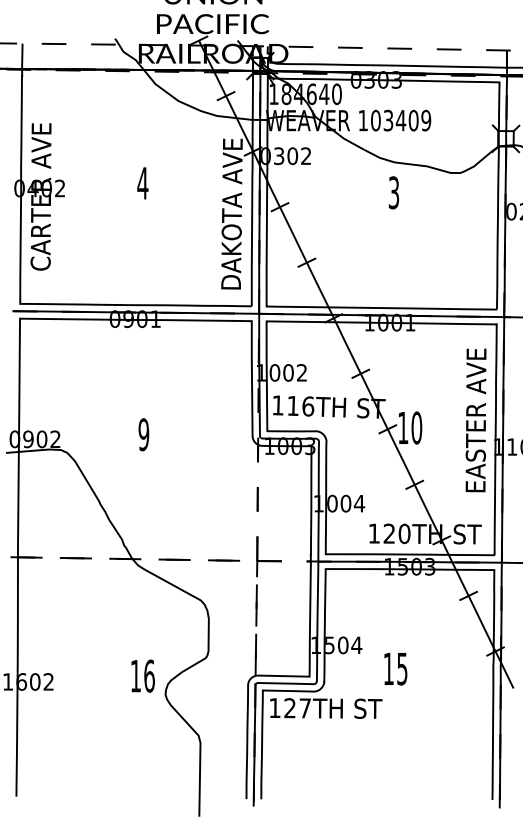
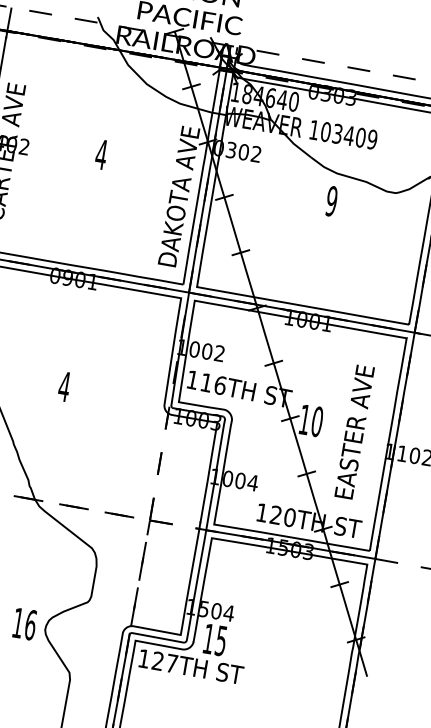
text: (393, 192) -> (331, 201), 3 -> 9
text: (475, 420) -> (354, 432), moved
text: (143, 434) -> (64, 386), 9 -> 4
text: (395, 669) -> (214, 640), moved
text: (142, 675) -> (24, 623), moved

